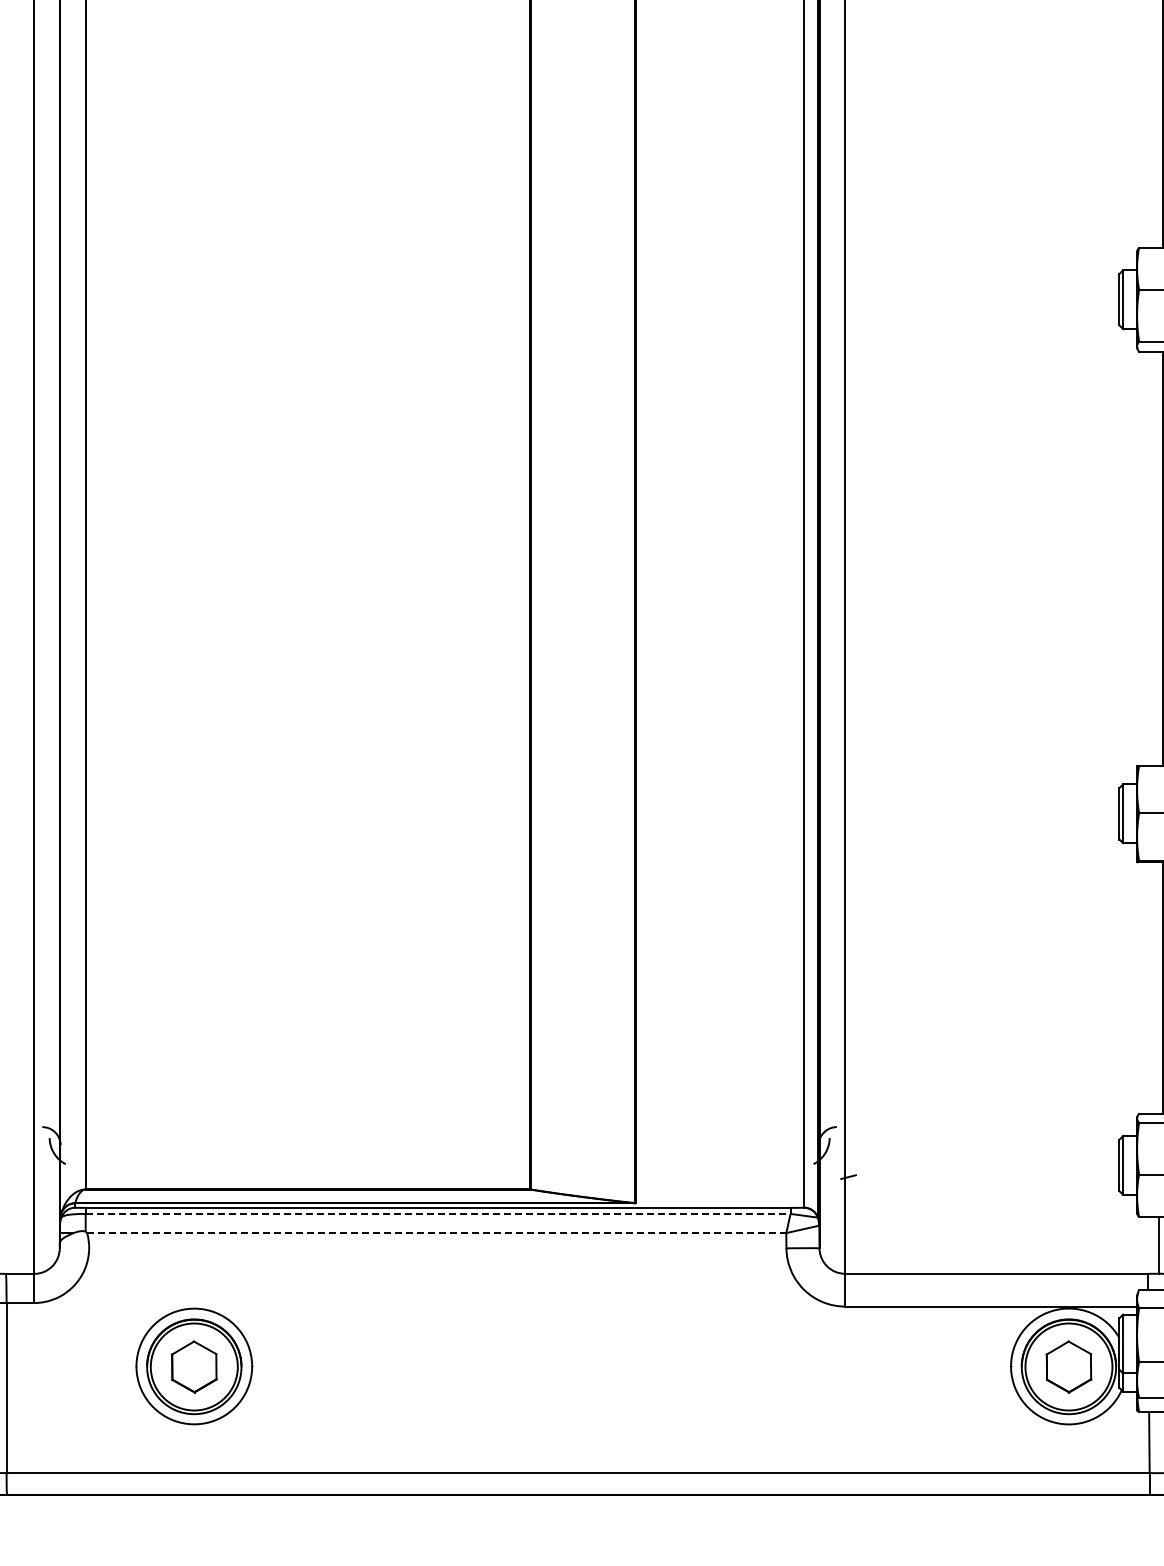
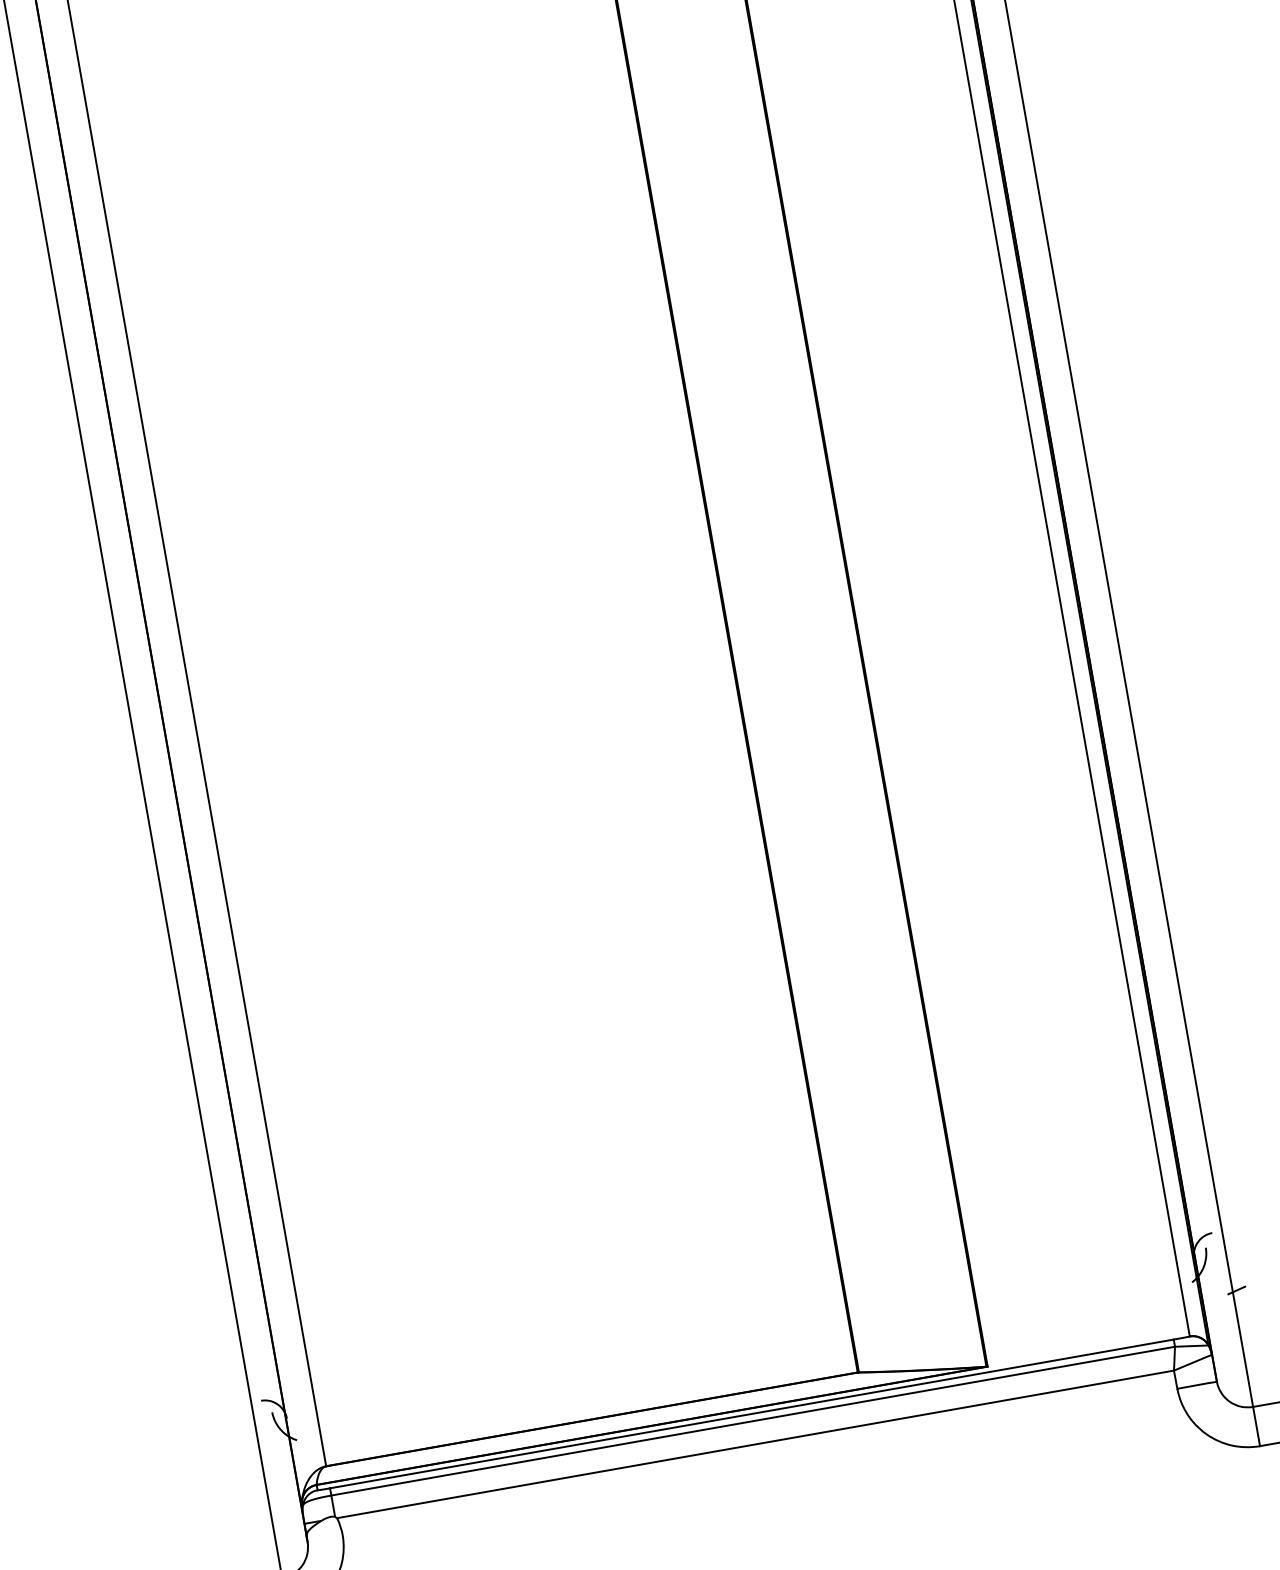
line: (438, 1213) -> (753, 1420), dashed -> solid
line: (436, 1233) -> (755, 1444), dashed -> solid

